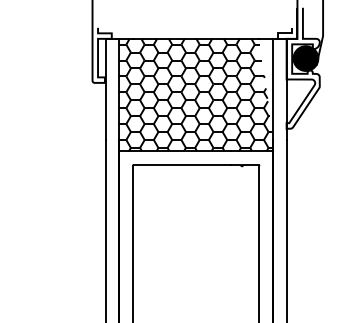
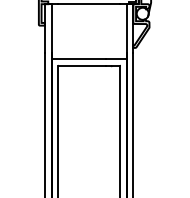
fill: (305, 57) -> (142, 13), removed
hatch: (194, 94) -> (88, 31), removed

